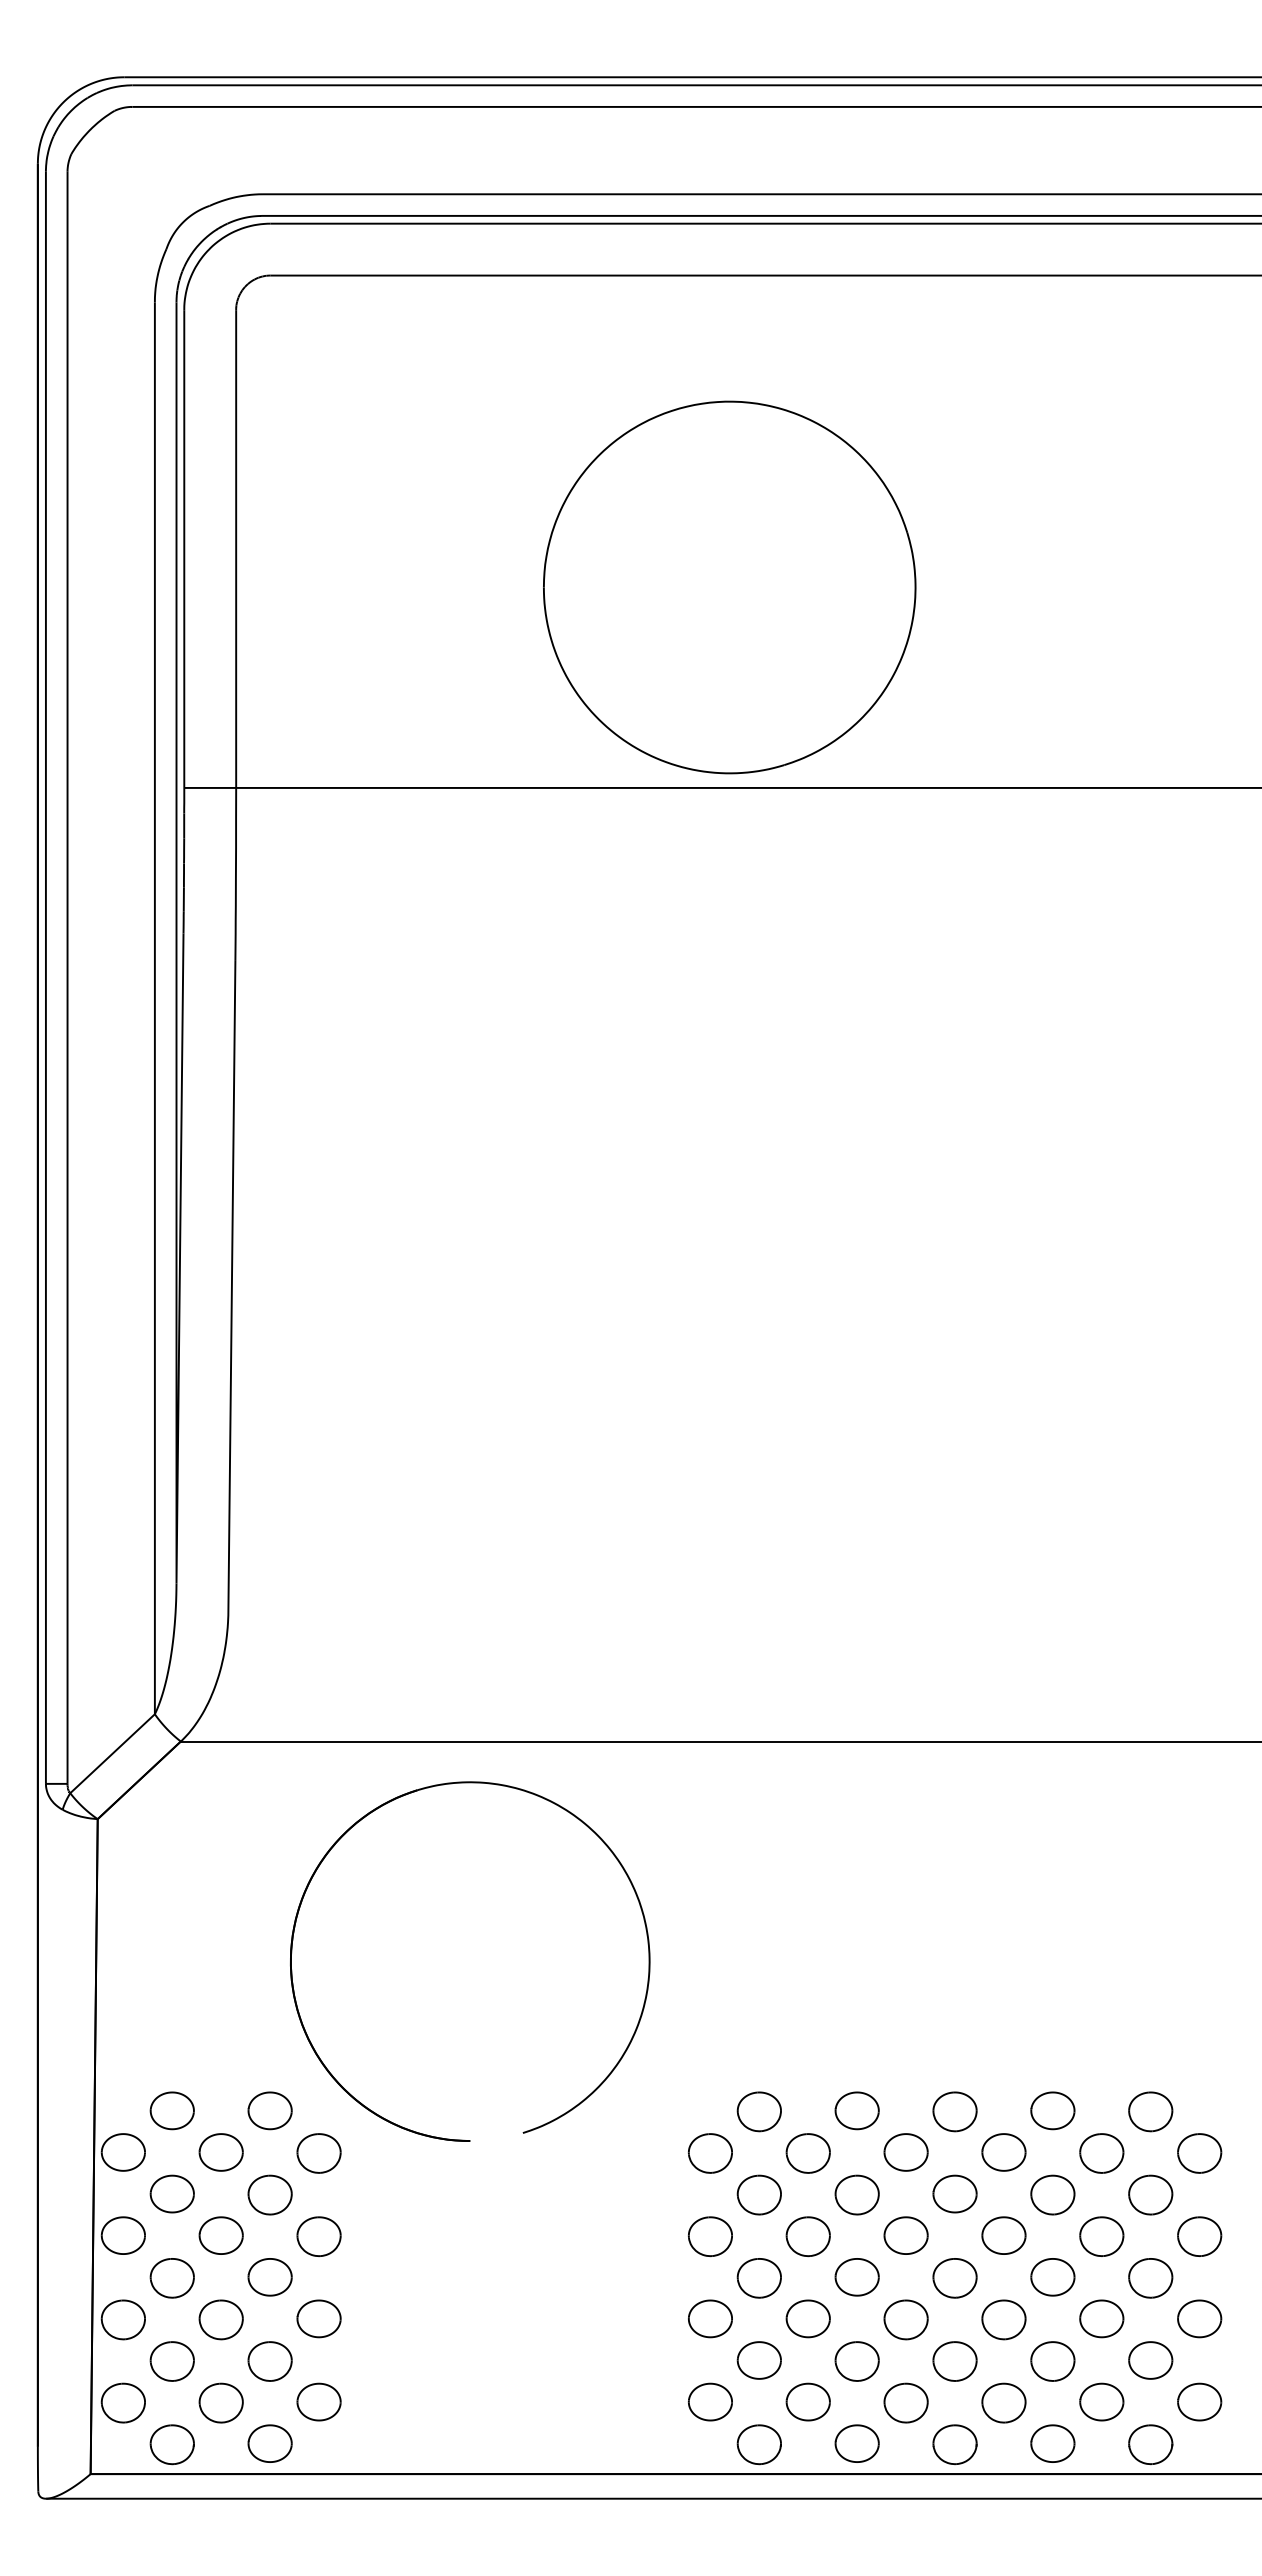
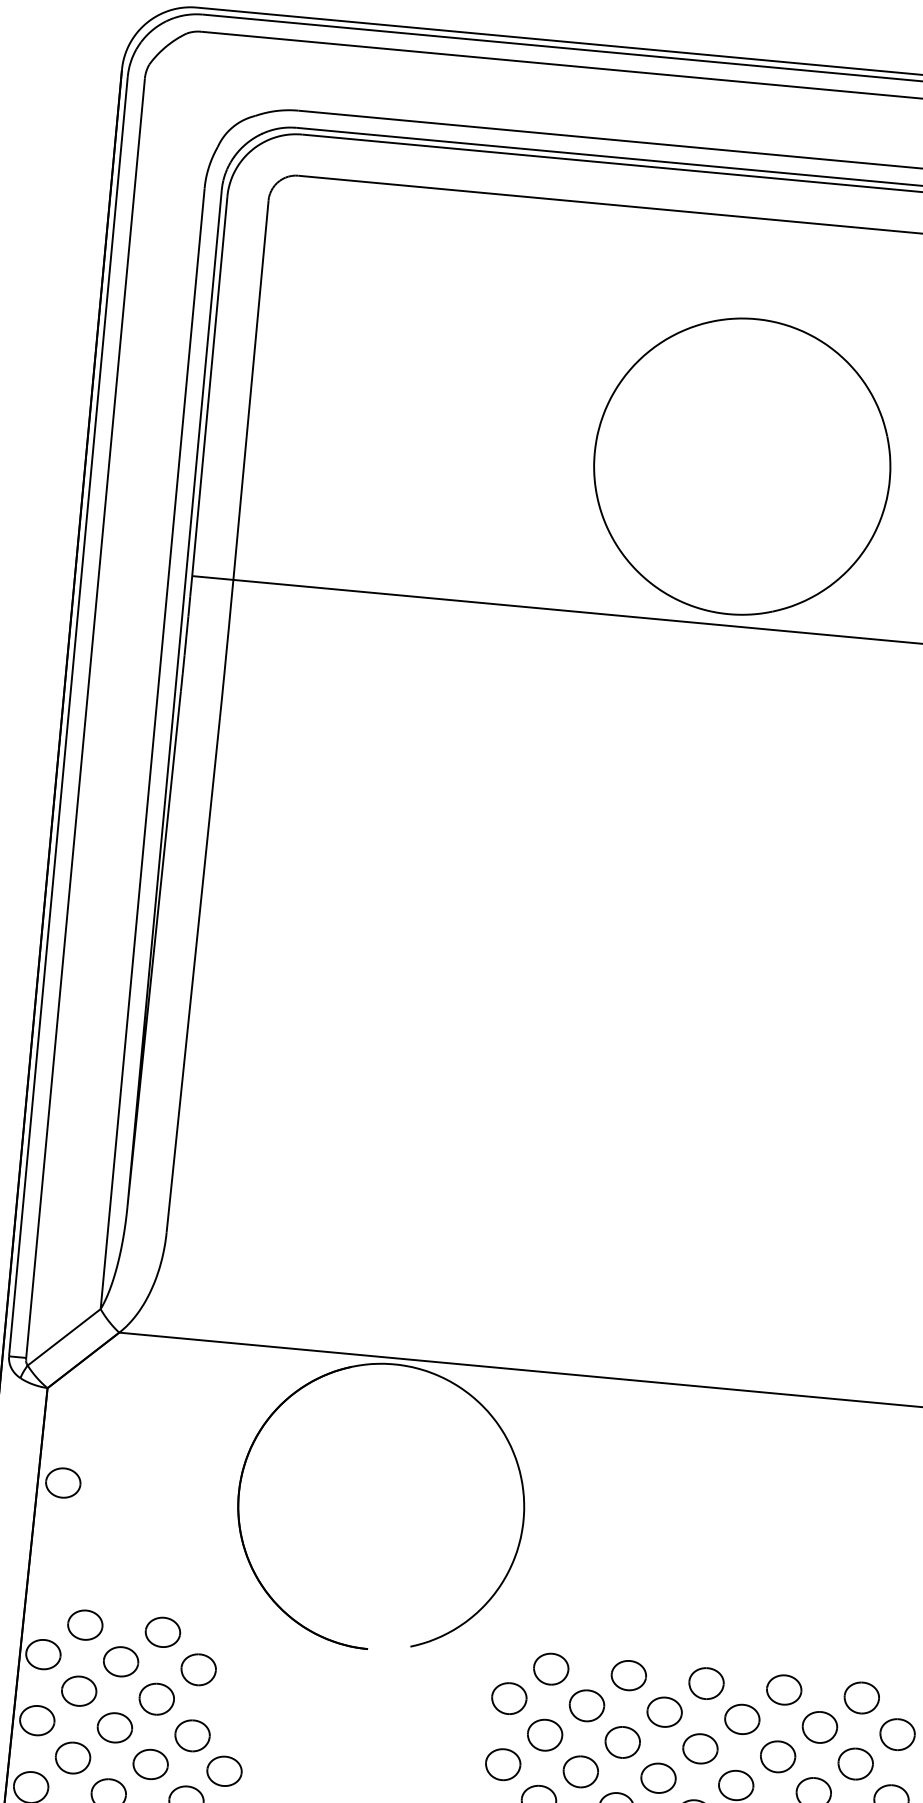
part: (729, 587) -> (742, 466), moved
part: (625, 1874) -> (510, 1449), moved
part: (127, 1935) -> (62, 1482), added
part: (362, 2277) -> (223, 1771), added

